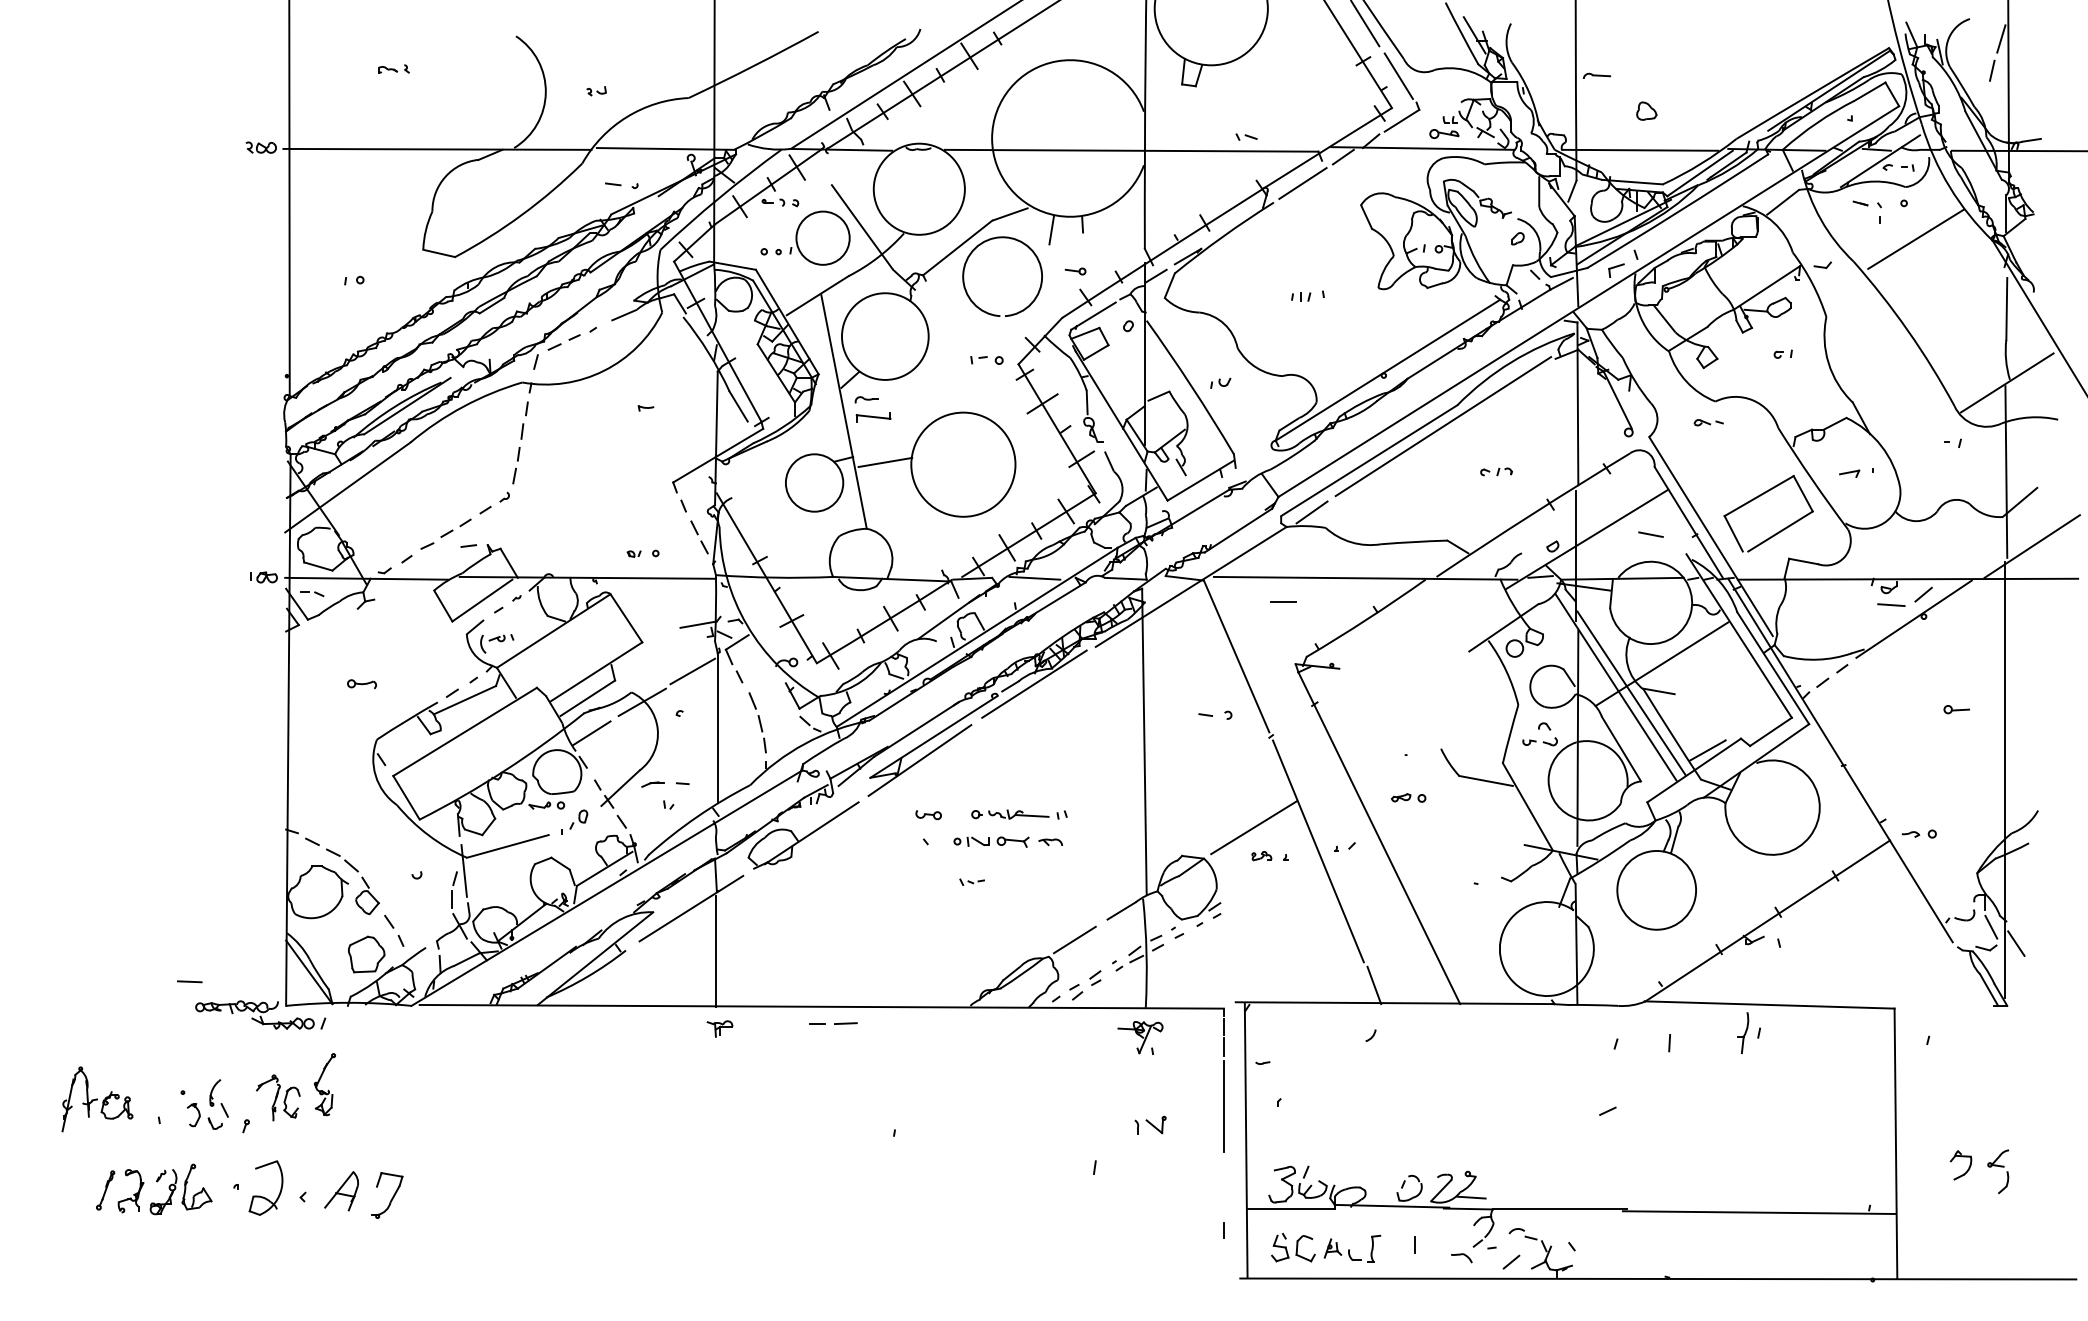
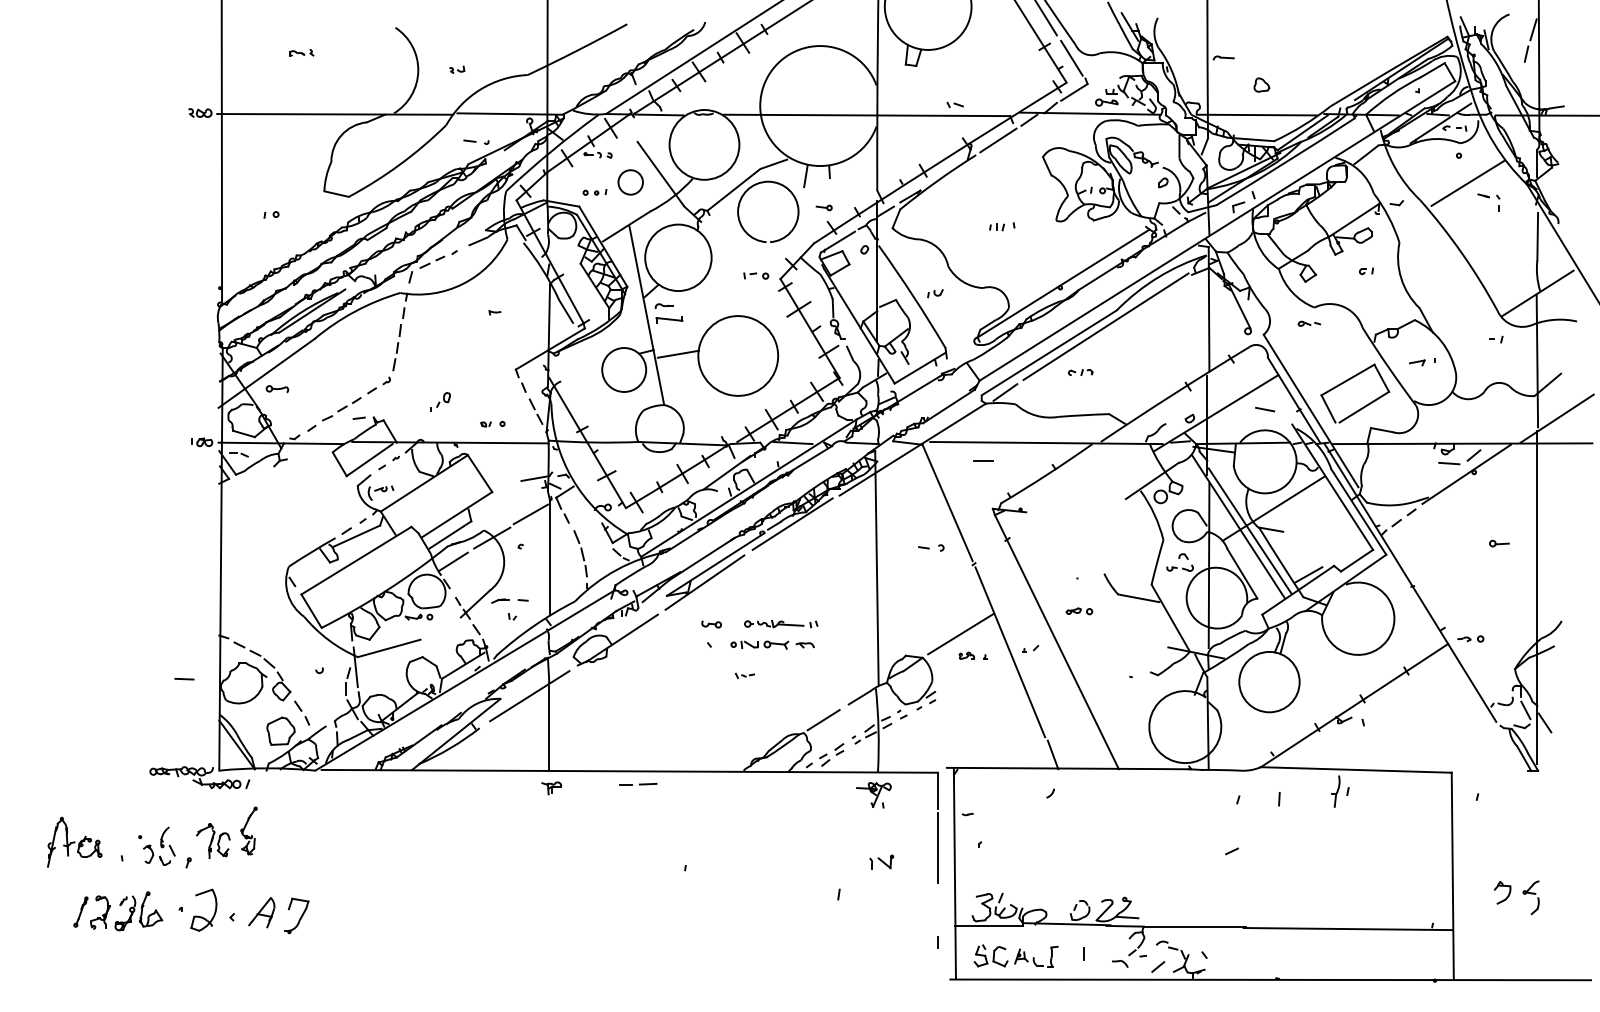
part: (1866, 212) -> (1488, 202), moved
circle: (822, 238) -> (630, 182), size x0.6
part: (1496, 471) -> (1080, 372), moved
part: (362, 684) -> (277, 389), moved
part: (574, 821) -> (440, 401), moved
line: (189, 982) -> (184, 679), moved

